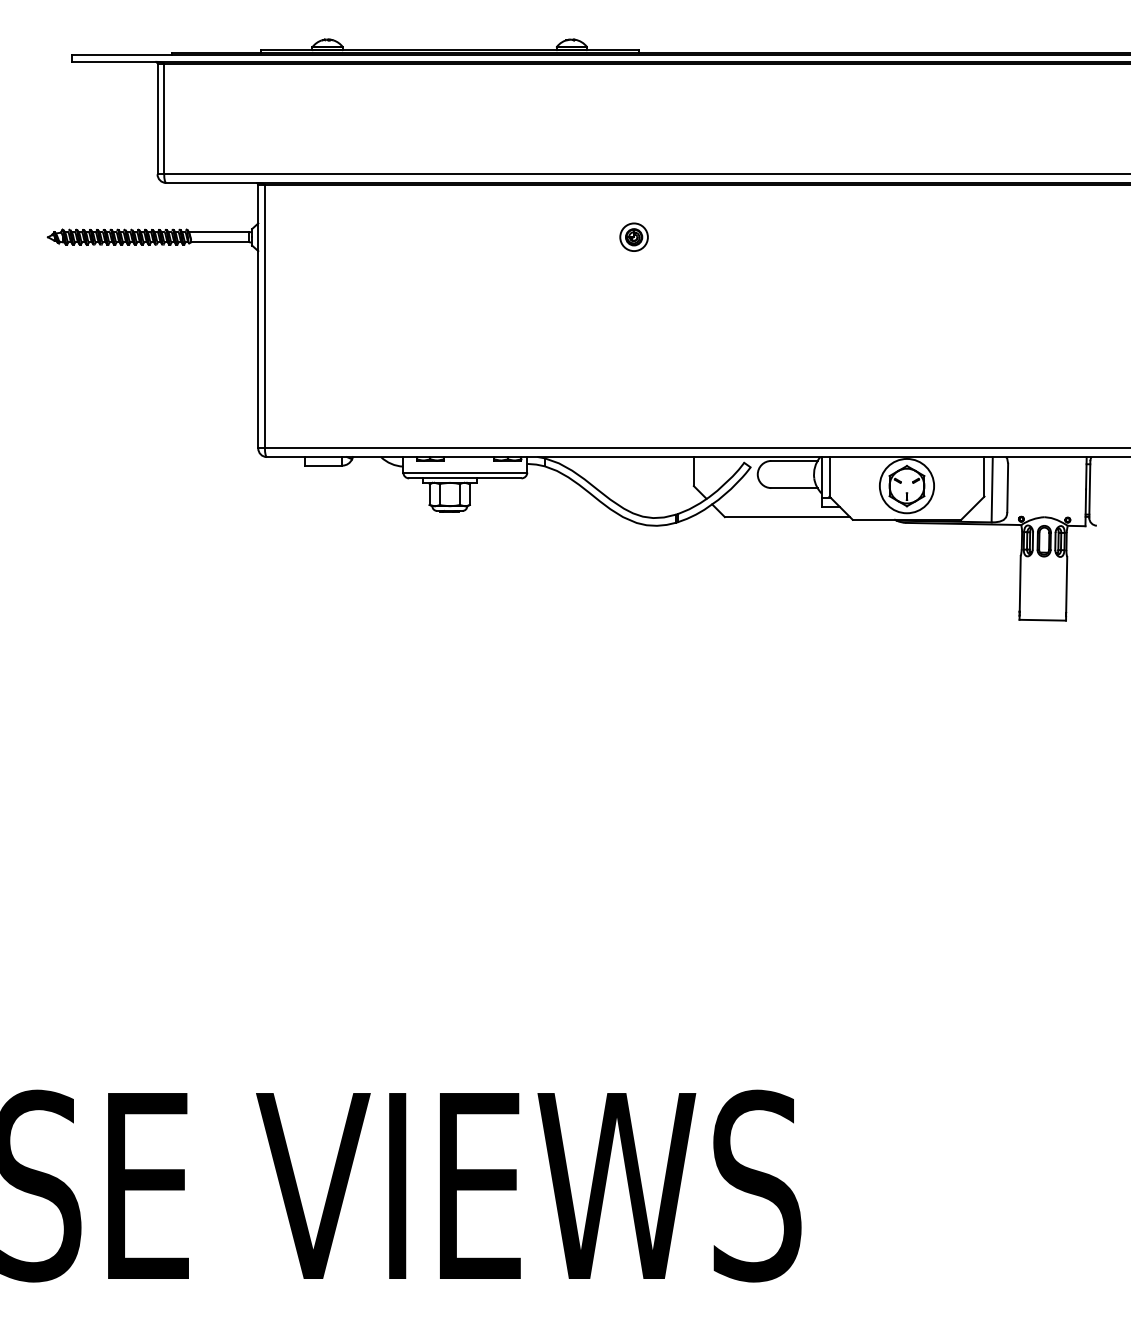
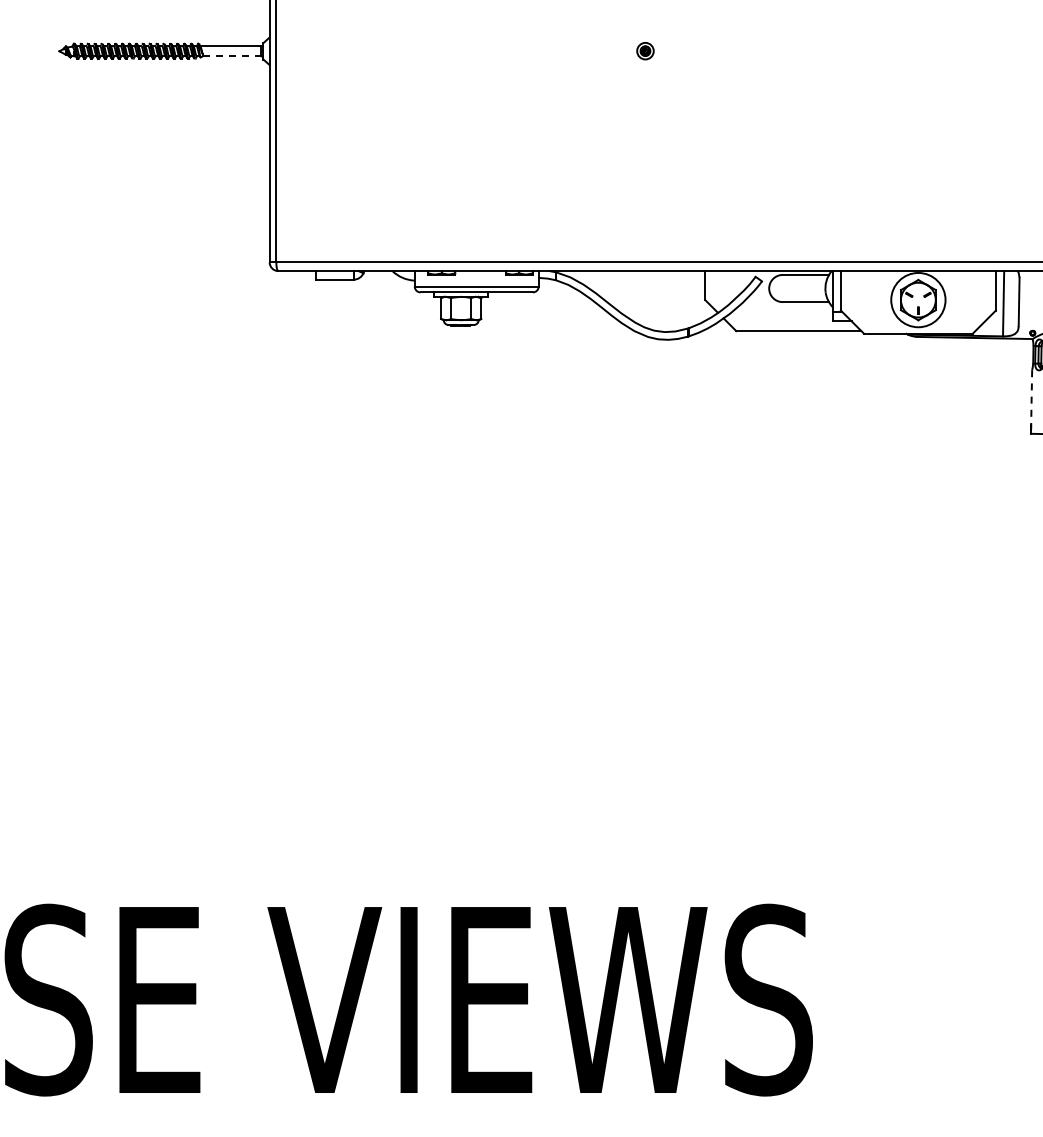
part: (633, 236) -> (644, 50), size x0.6
line: (220, 242) -> (231, 56), solid -> dashed
line: (1020, 584) -> (1031, 398), solid -> dashed

